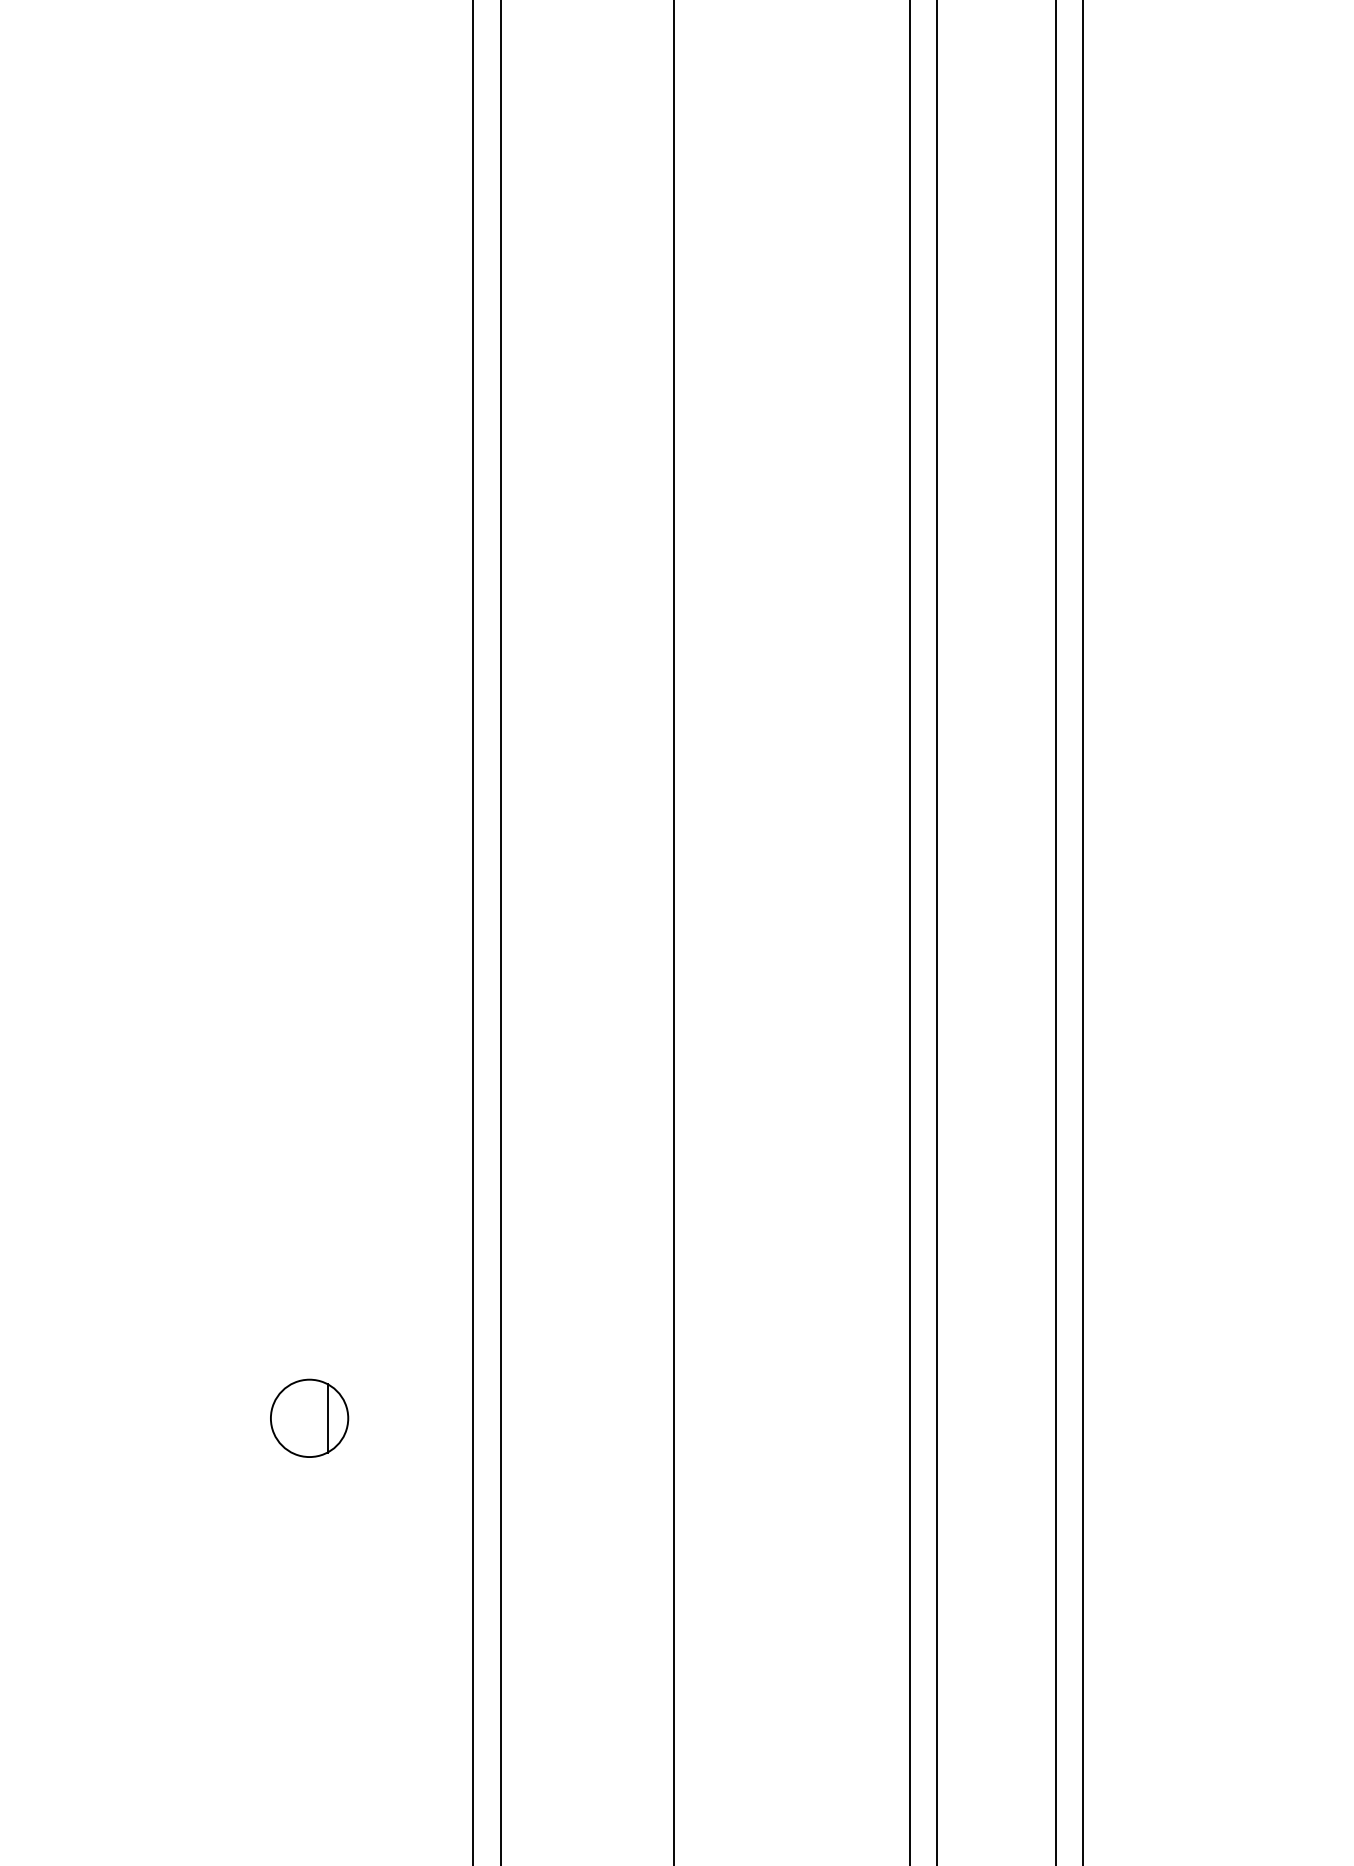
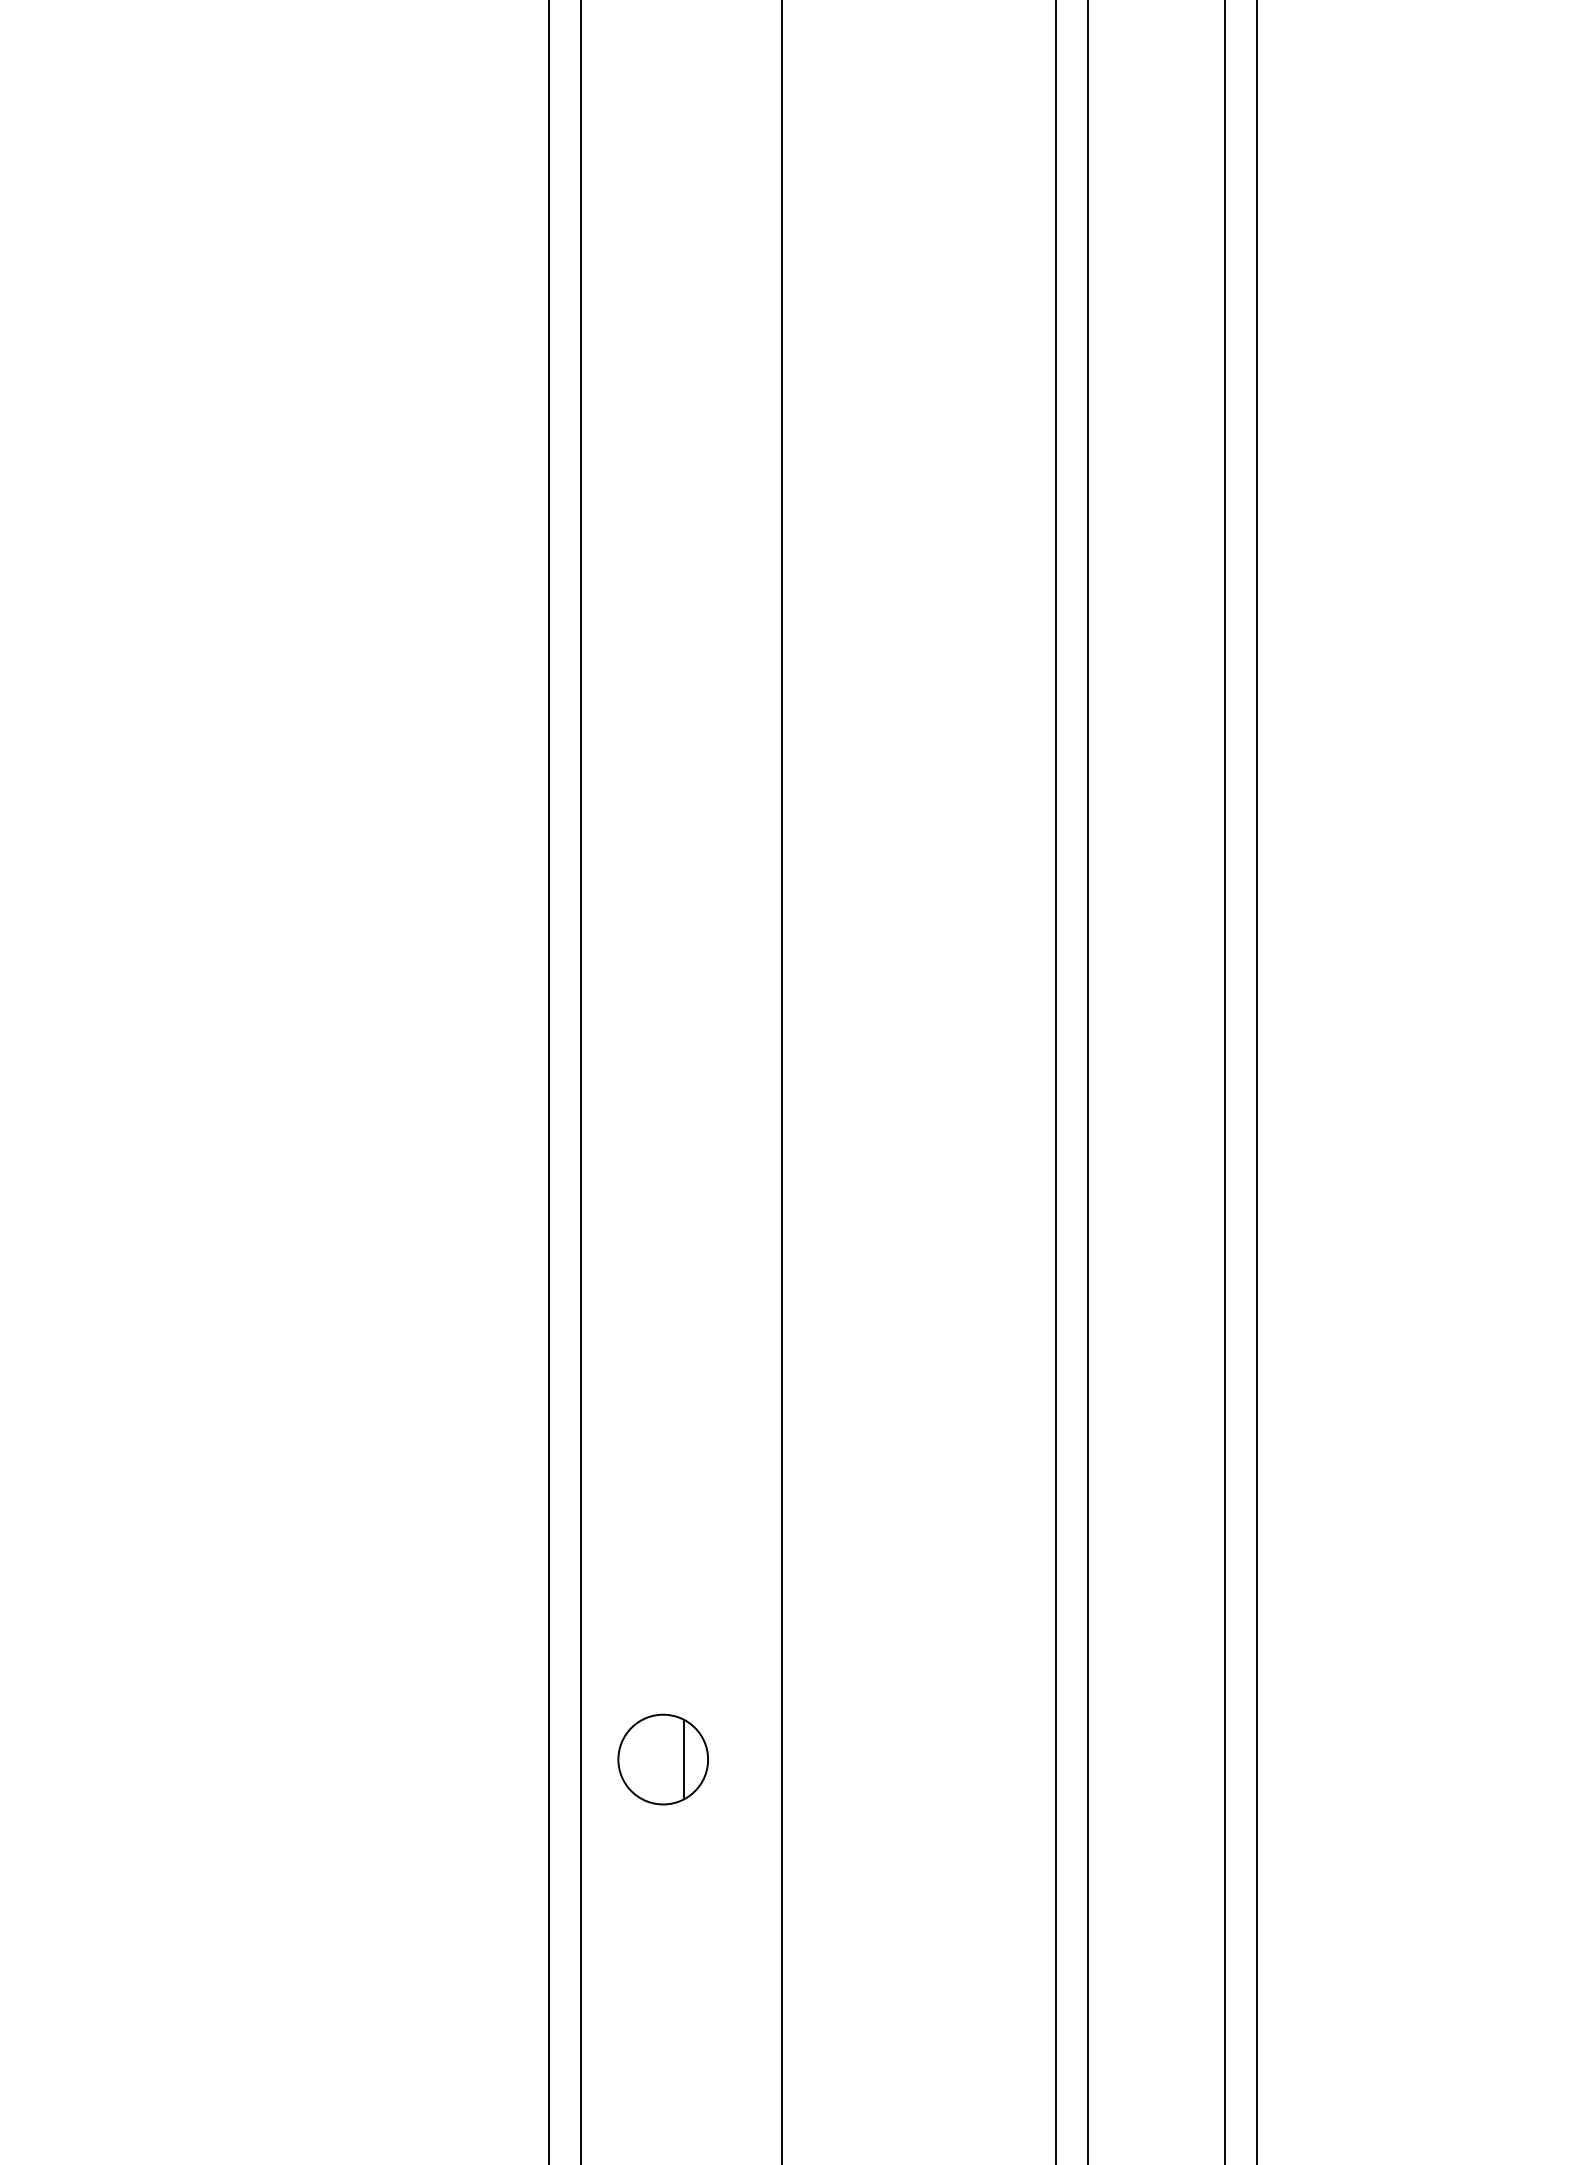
part: (308, 1418) -> (662, 1759), moved

